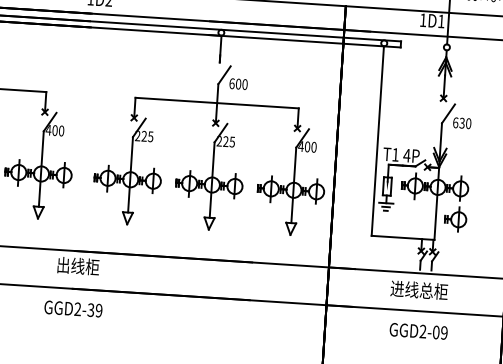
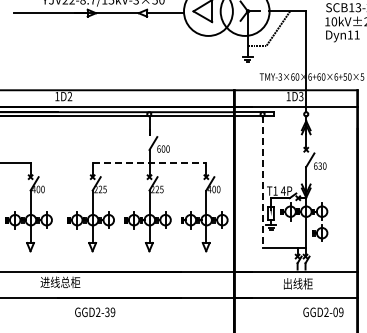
text: (441, 21) -> (301, 96), 1D1 -> 1D3
line: (217, 103) -> (149, 163), solid -> dashed
line: (377, 141) -> (262, 182), solid -> dashed
text: (78, 266) -> (60, 282), 出线柜 -> 进线总柜
text: (418, 289) -> (297, 283), 进线总柜 -> 出线柜
text: (73, 309) -> (95, 312), moved
text: (418, 331) -> (323, 312), moved

